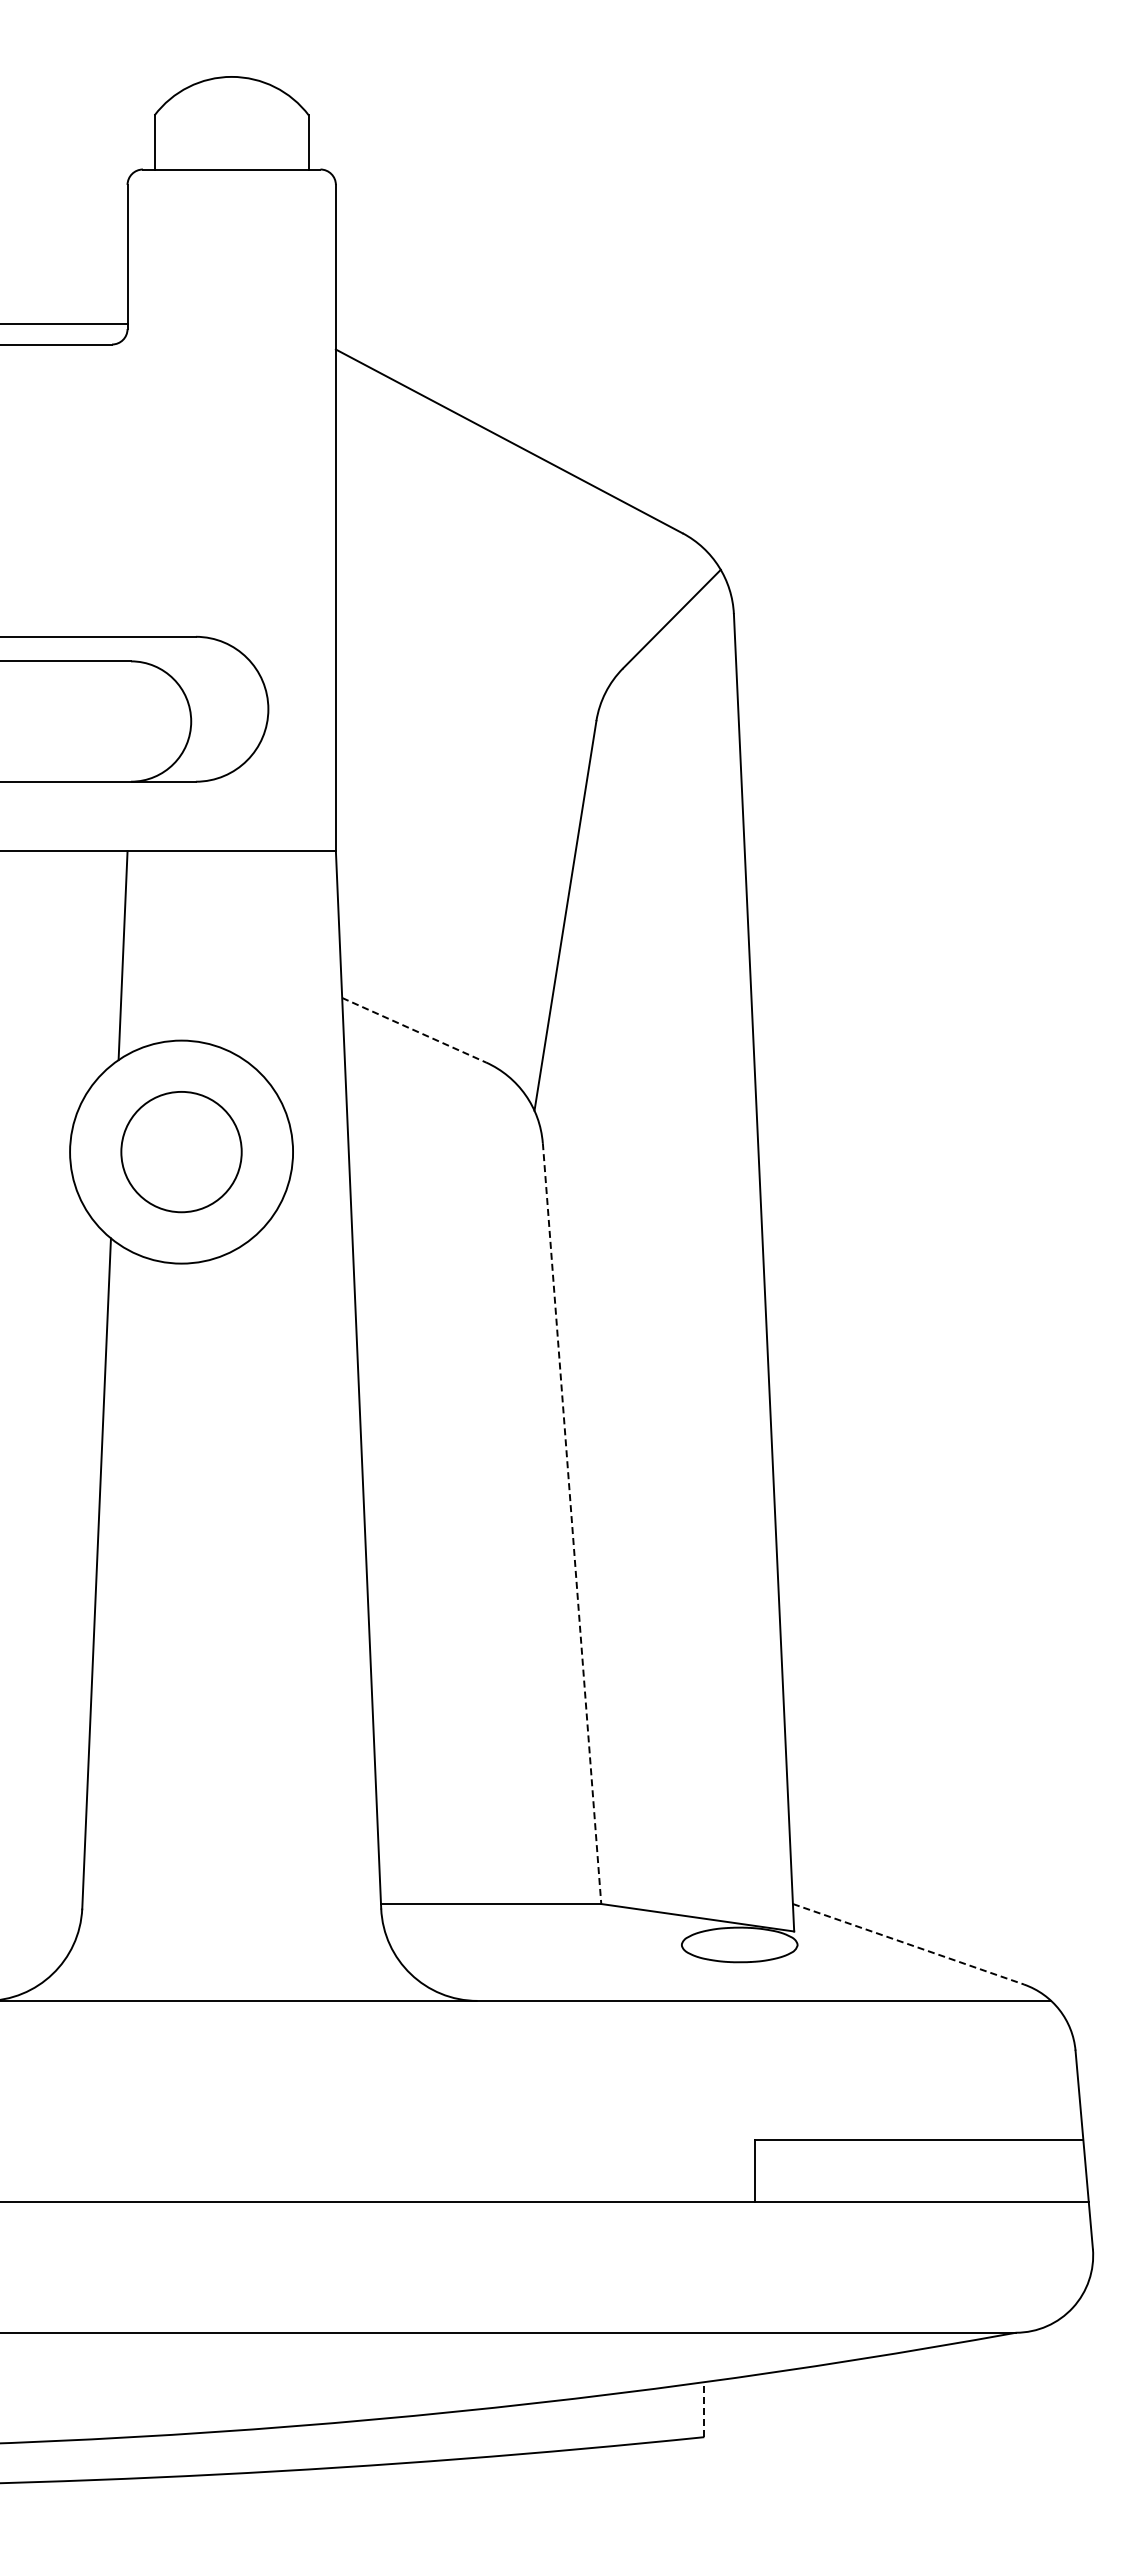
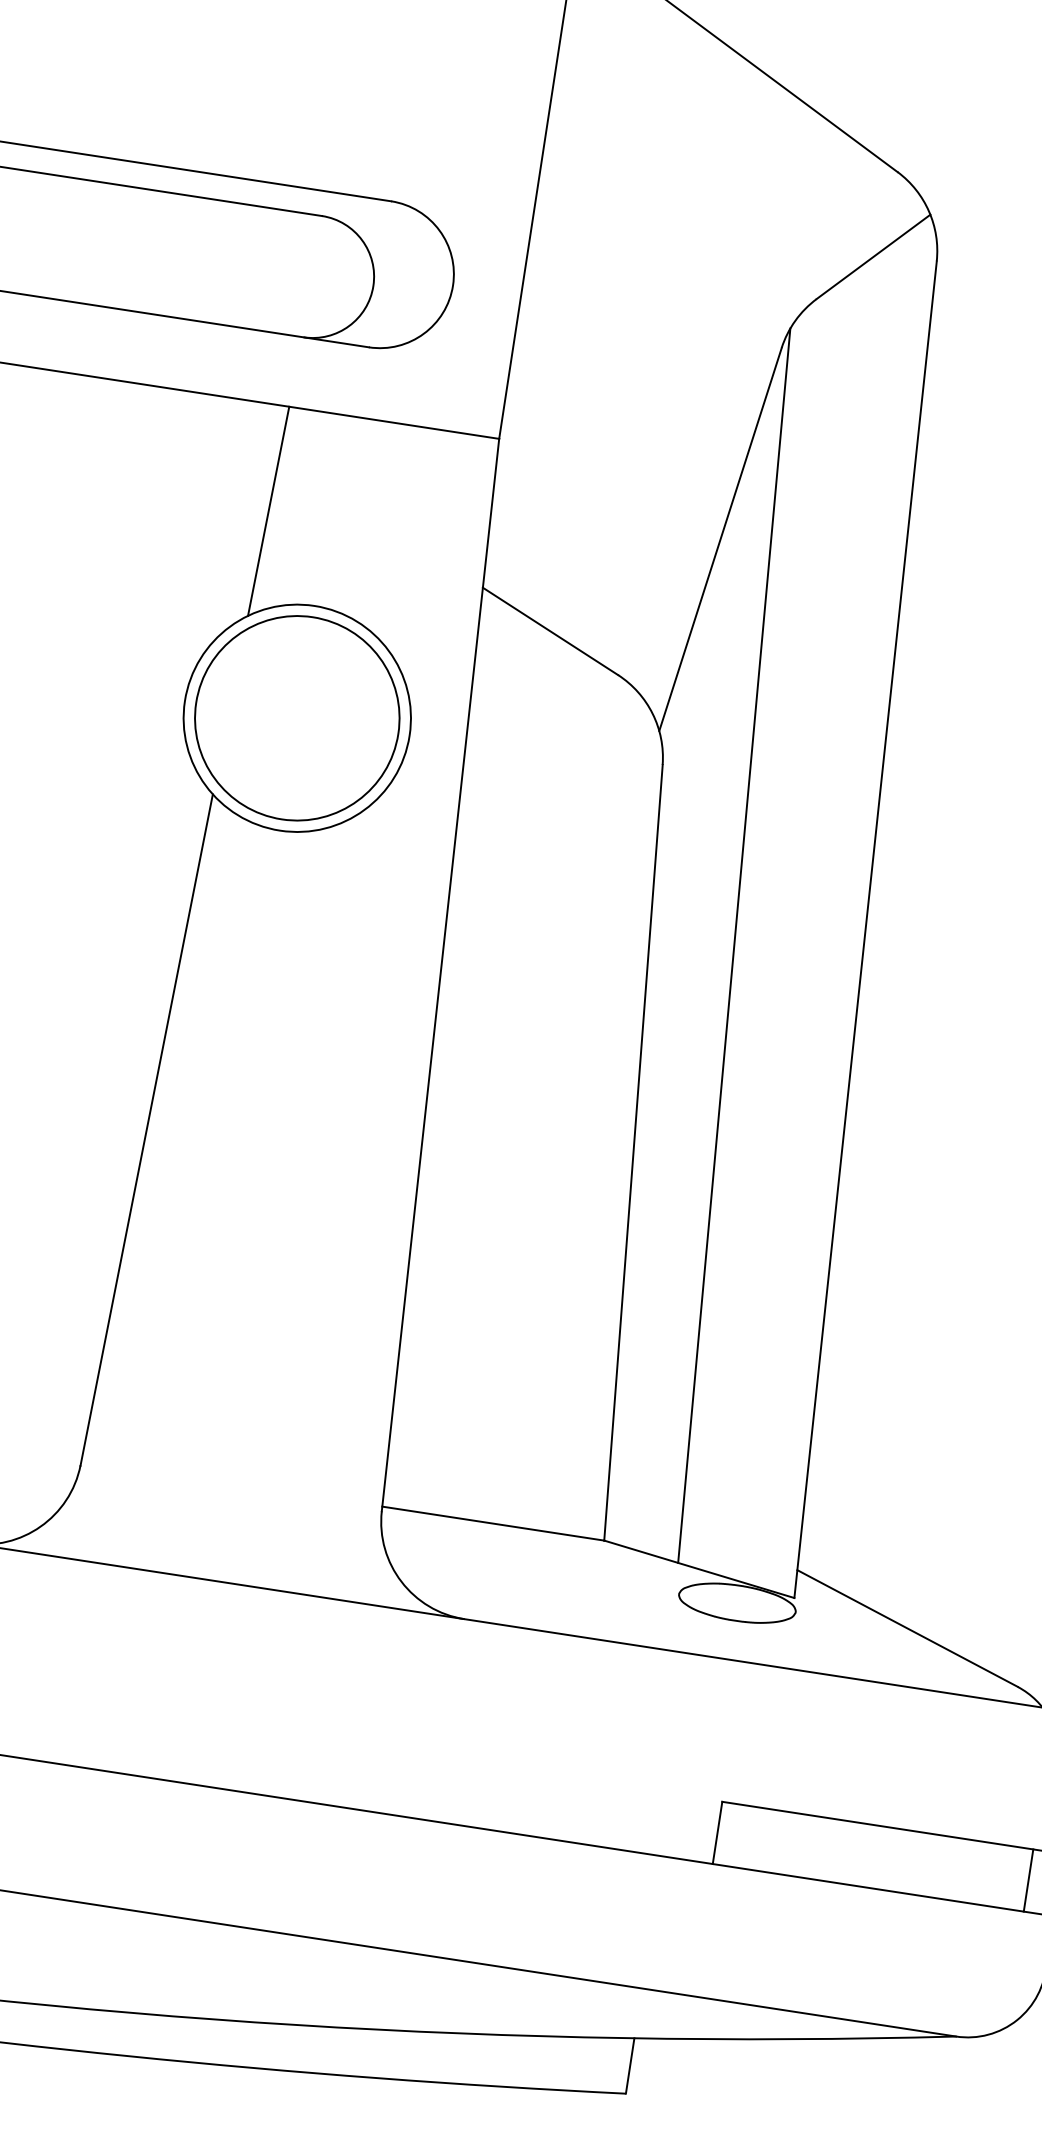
line: (414, 1030) -> (550, 631), dashed -> solid
circle: (181, 1151) -> (297, 717), size x1.67
line: (638, 1307) -> (733, 945), added
line: (572, 1523) -> (633, 1152), dashed -> solid
line: (908, 1944) -> (907, 1628), dashed -> solid
line: (1063, 2170) -> (1028, 1880), added
line: (704, 2409) -> (630, 2065), dashed -> solid

